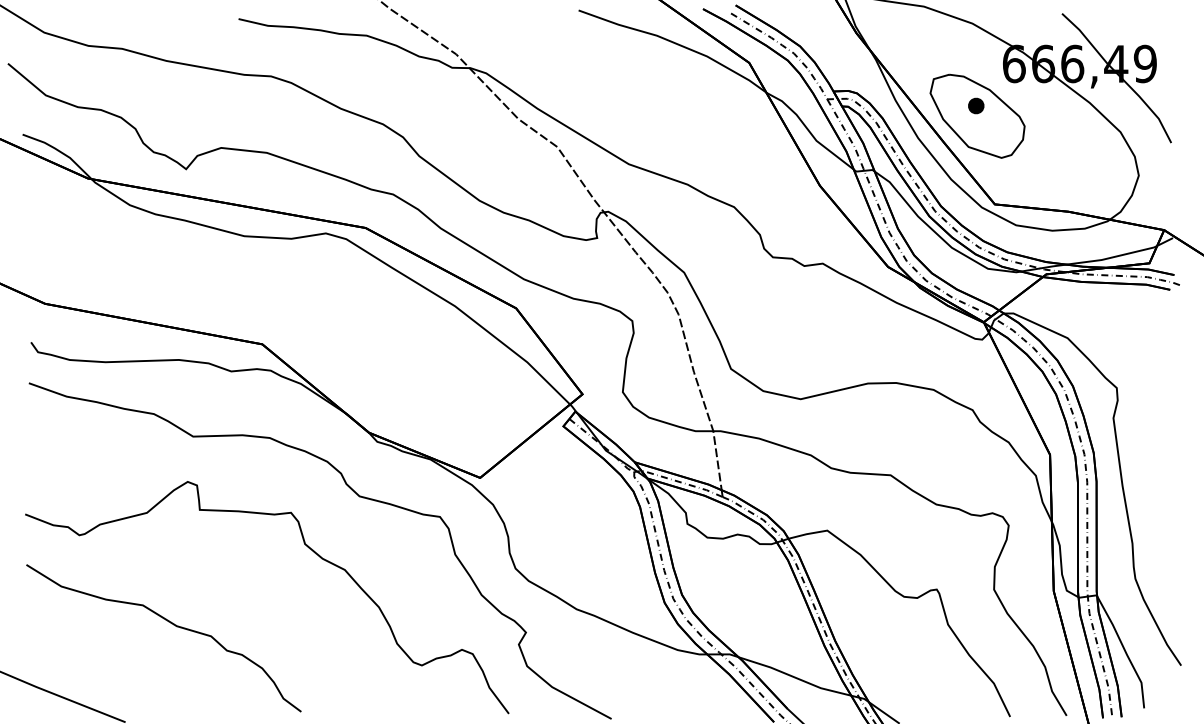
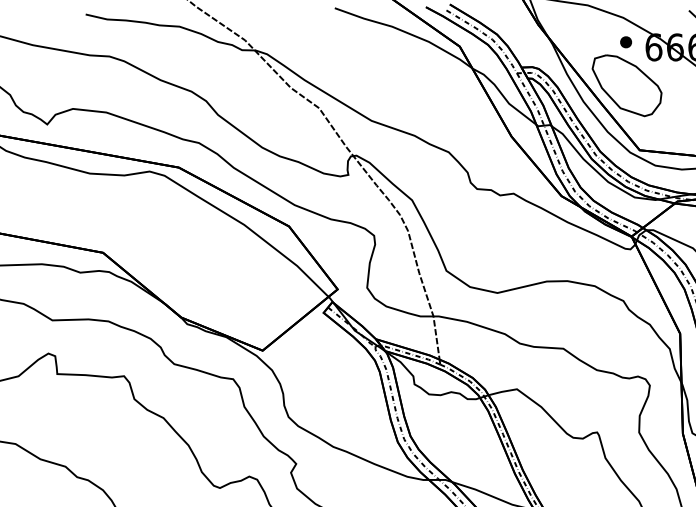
part: (976, 105) -> (626, 41), moved

